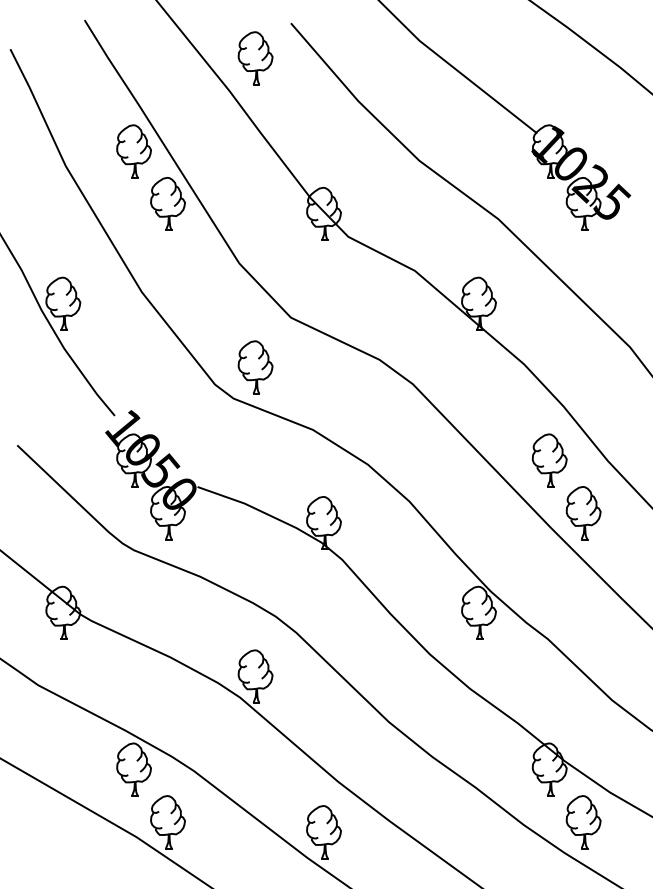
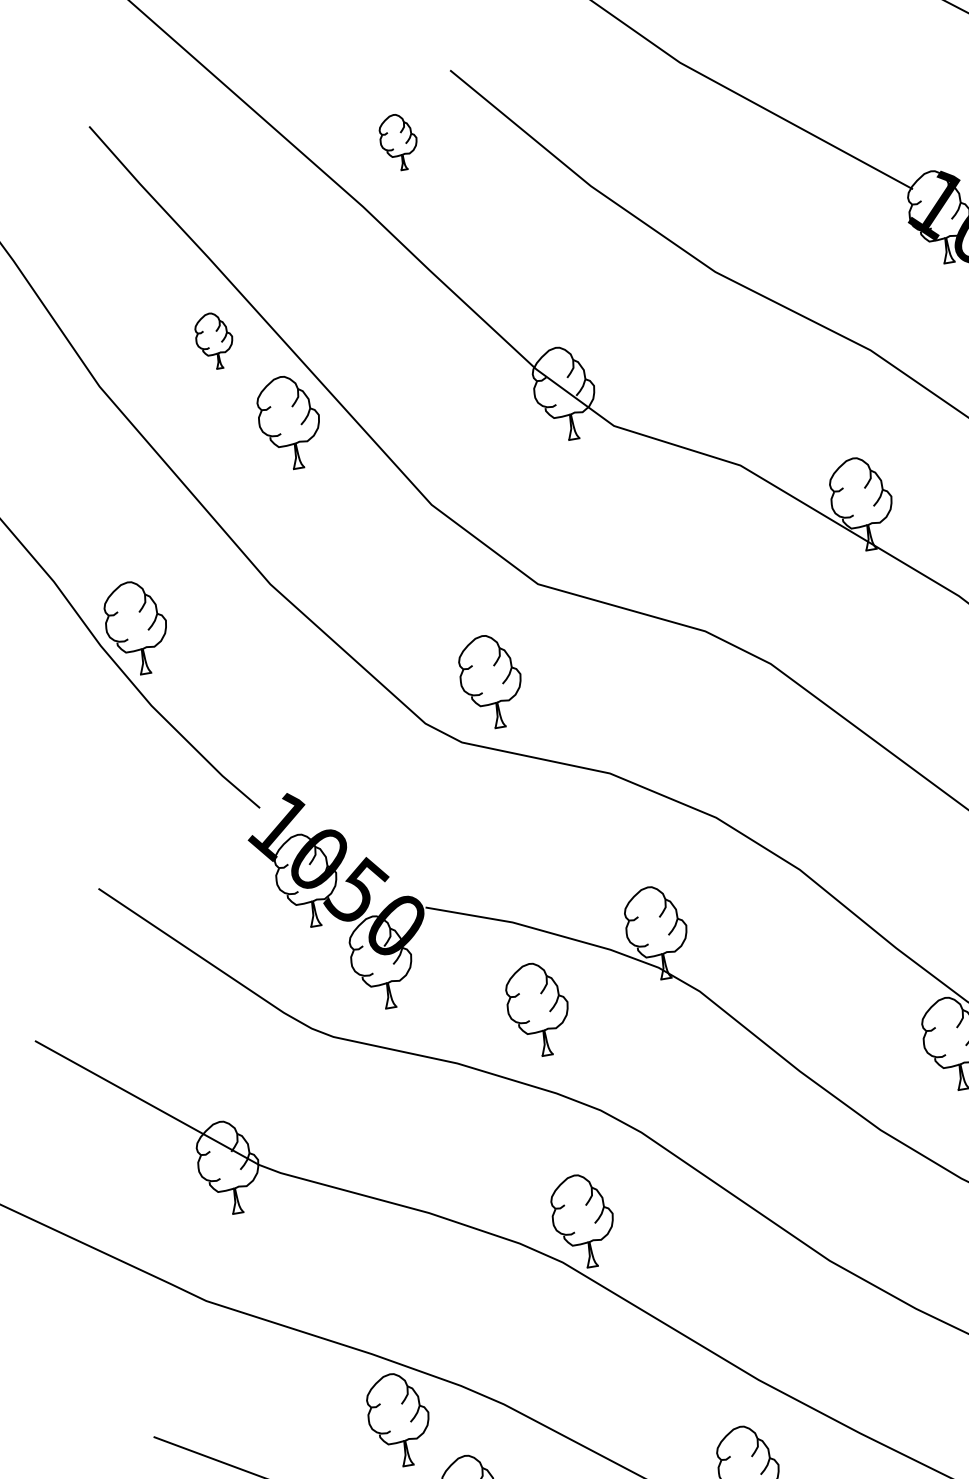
part: (255, 58) -> (398, 142), size x0.6
part: (133, 151) -> (213, 341), size x0.6
part: (250, 554) -> (538, 1009), added

